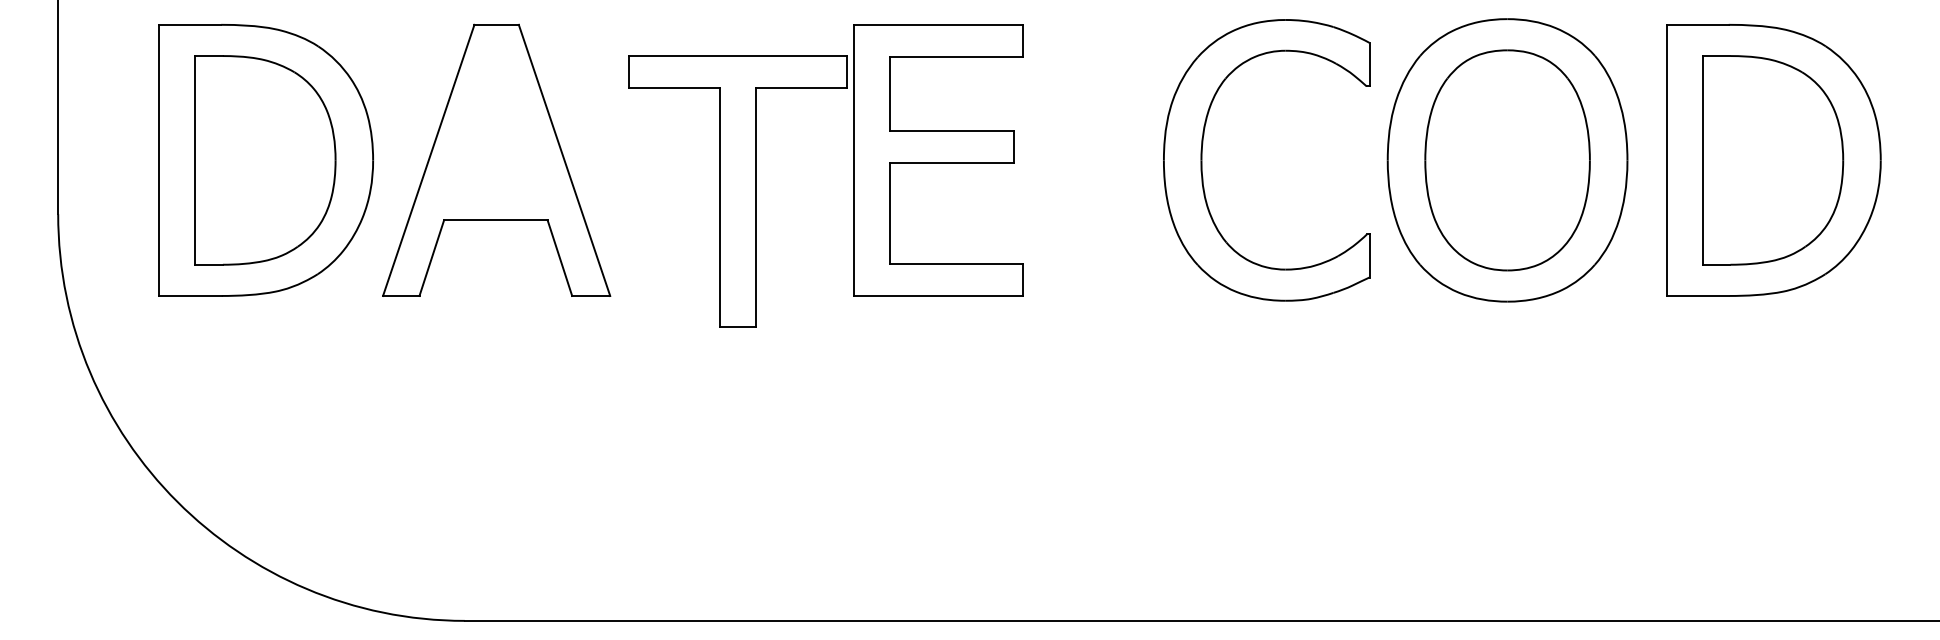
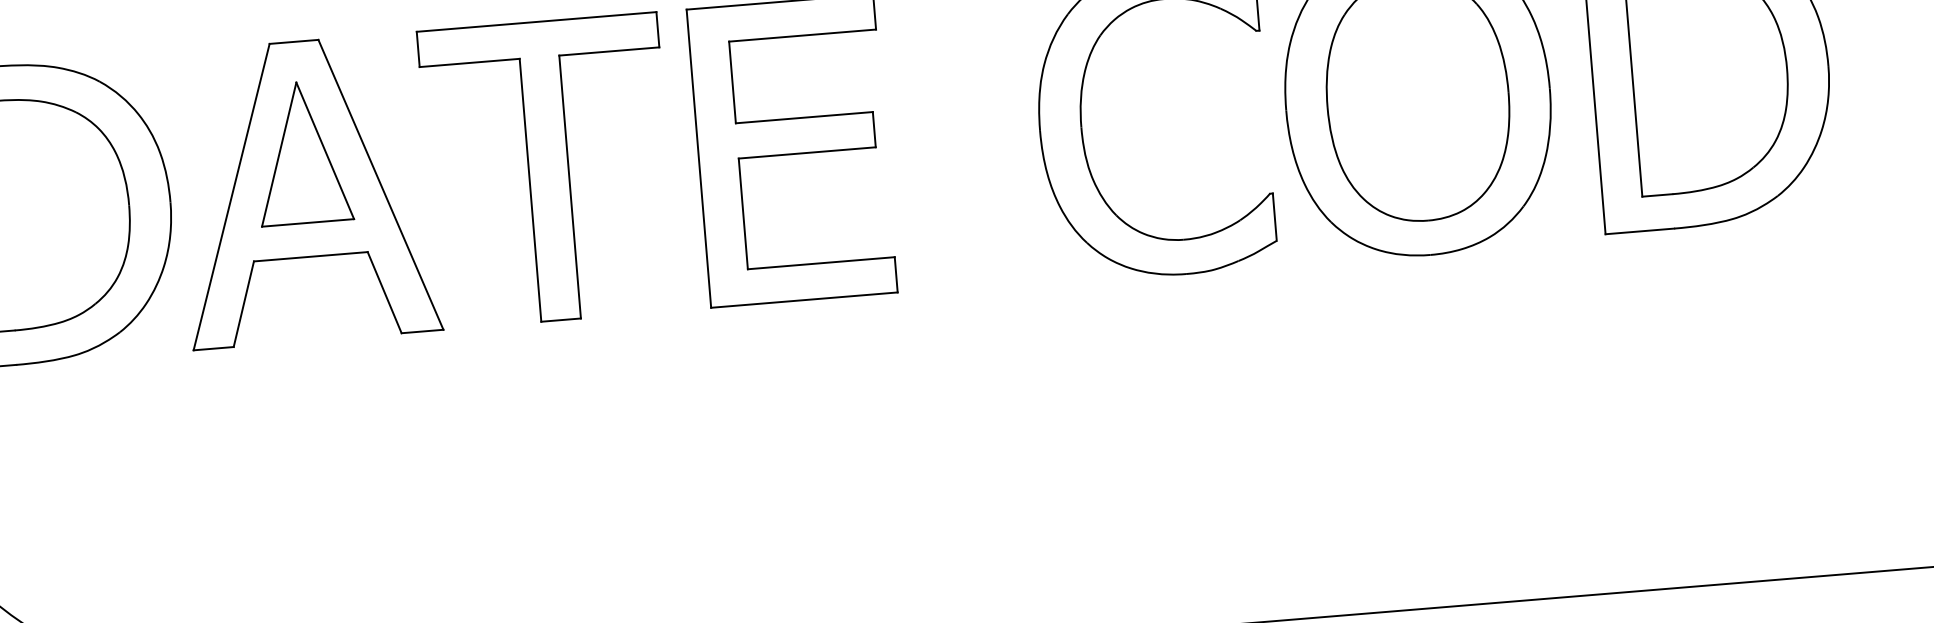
part: (495, 125) -> (301, 152), added
part: (737, 191) -> (548, 171), moved

